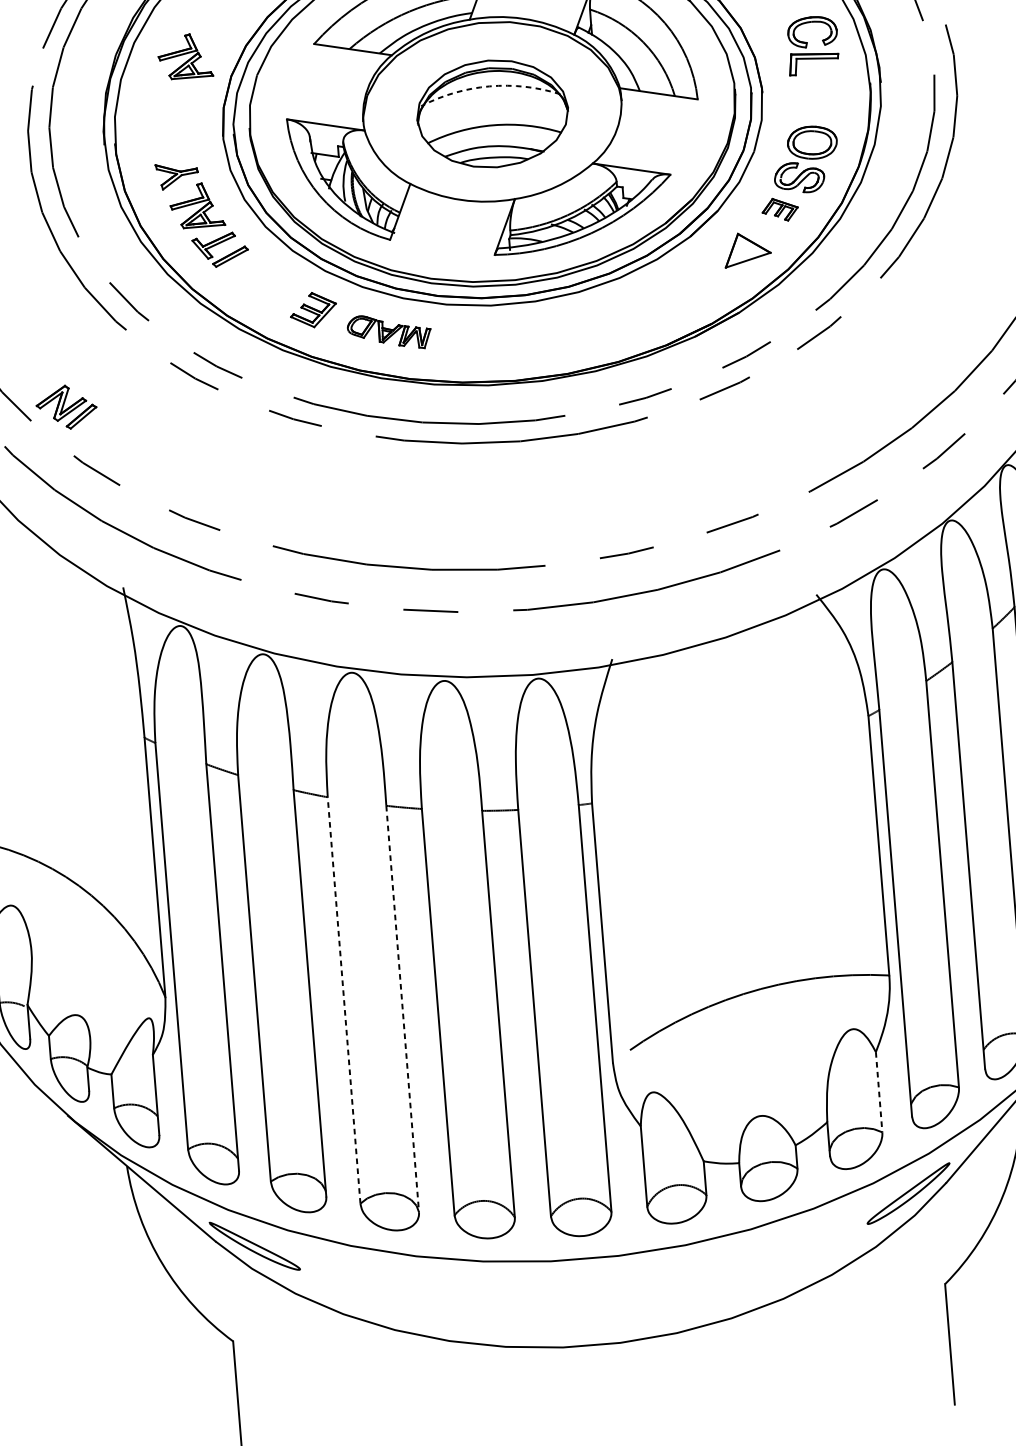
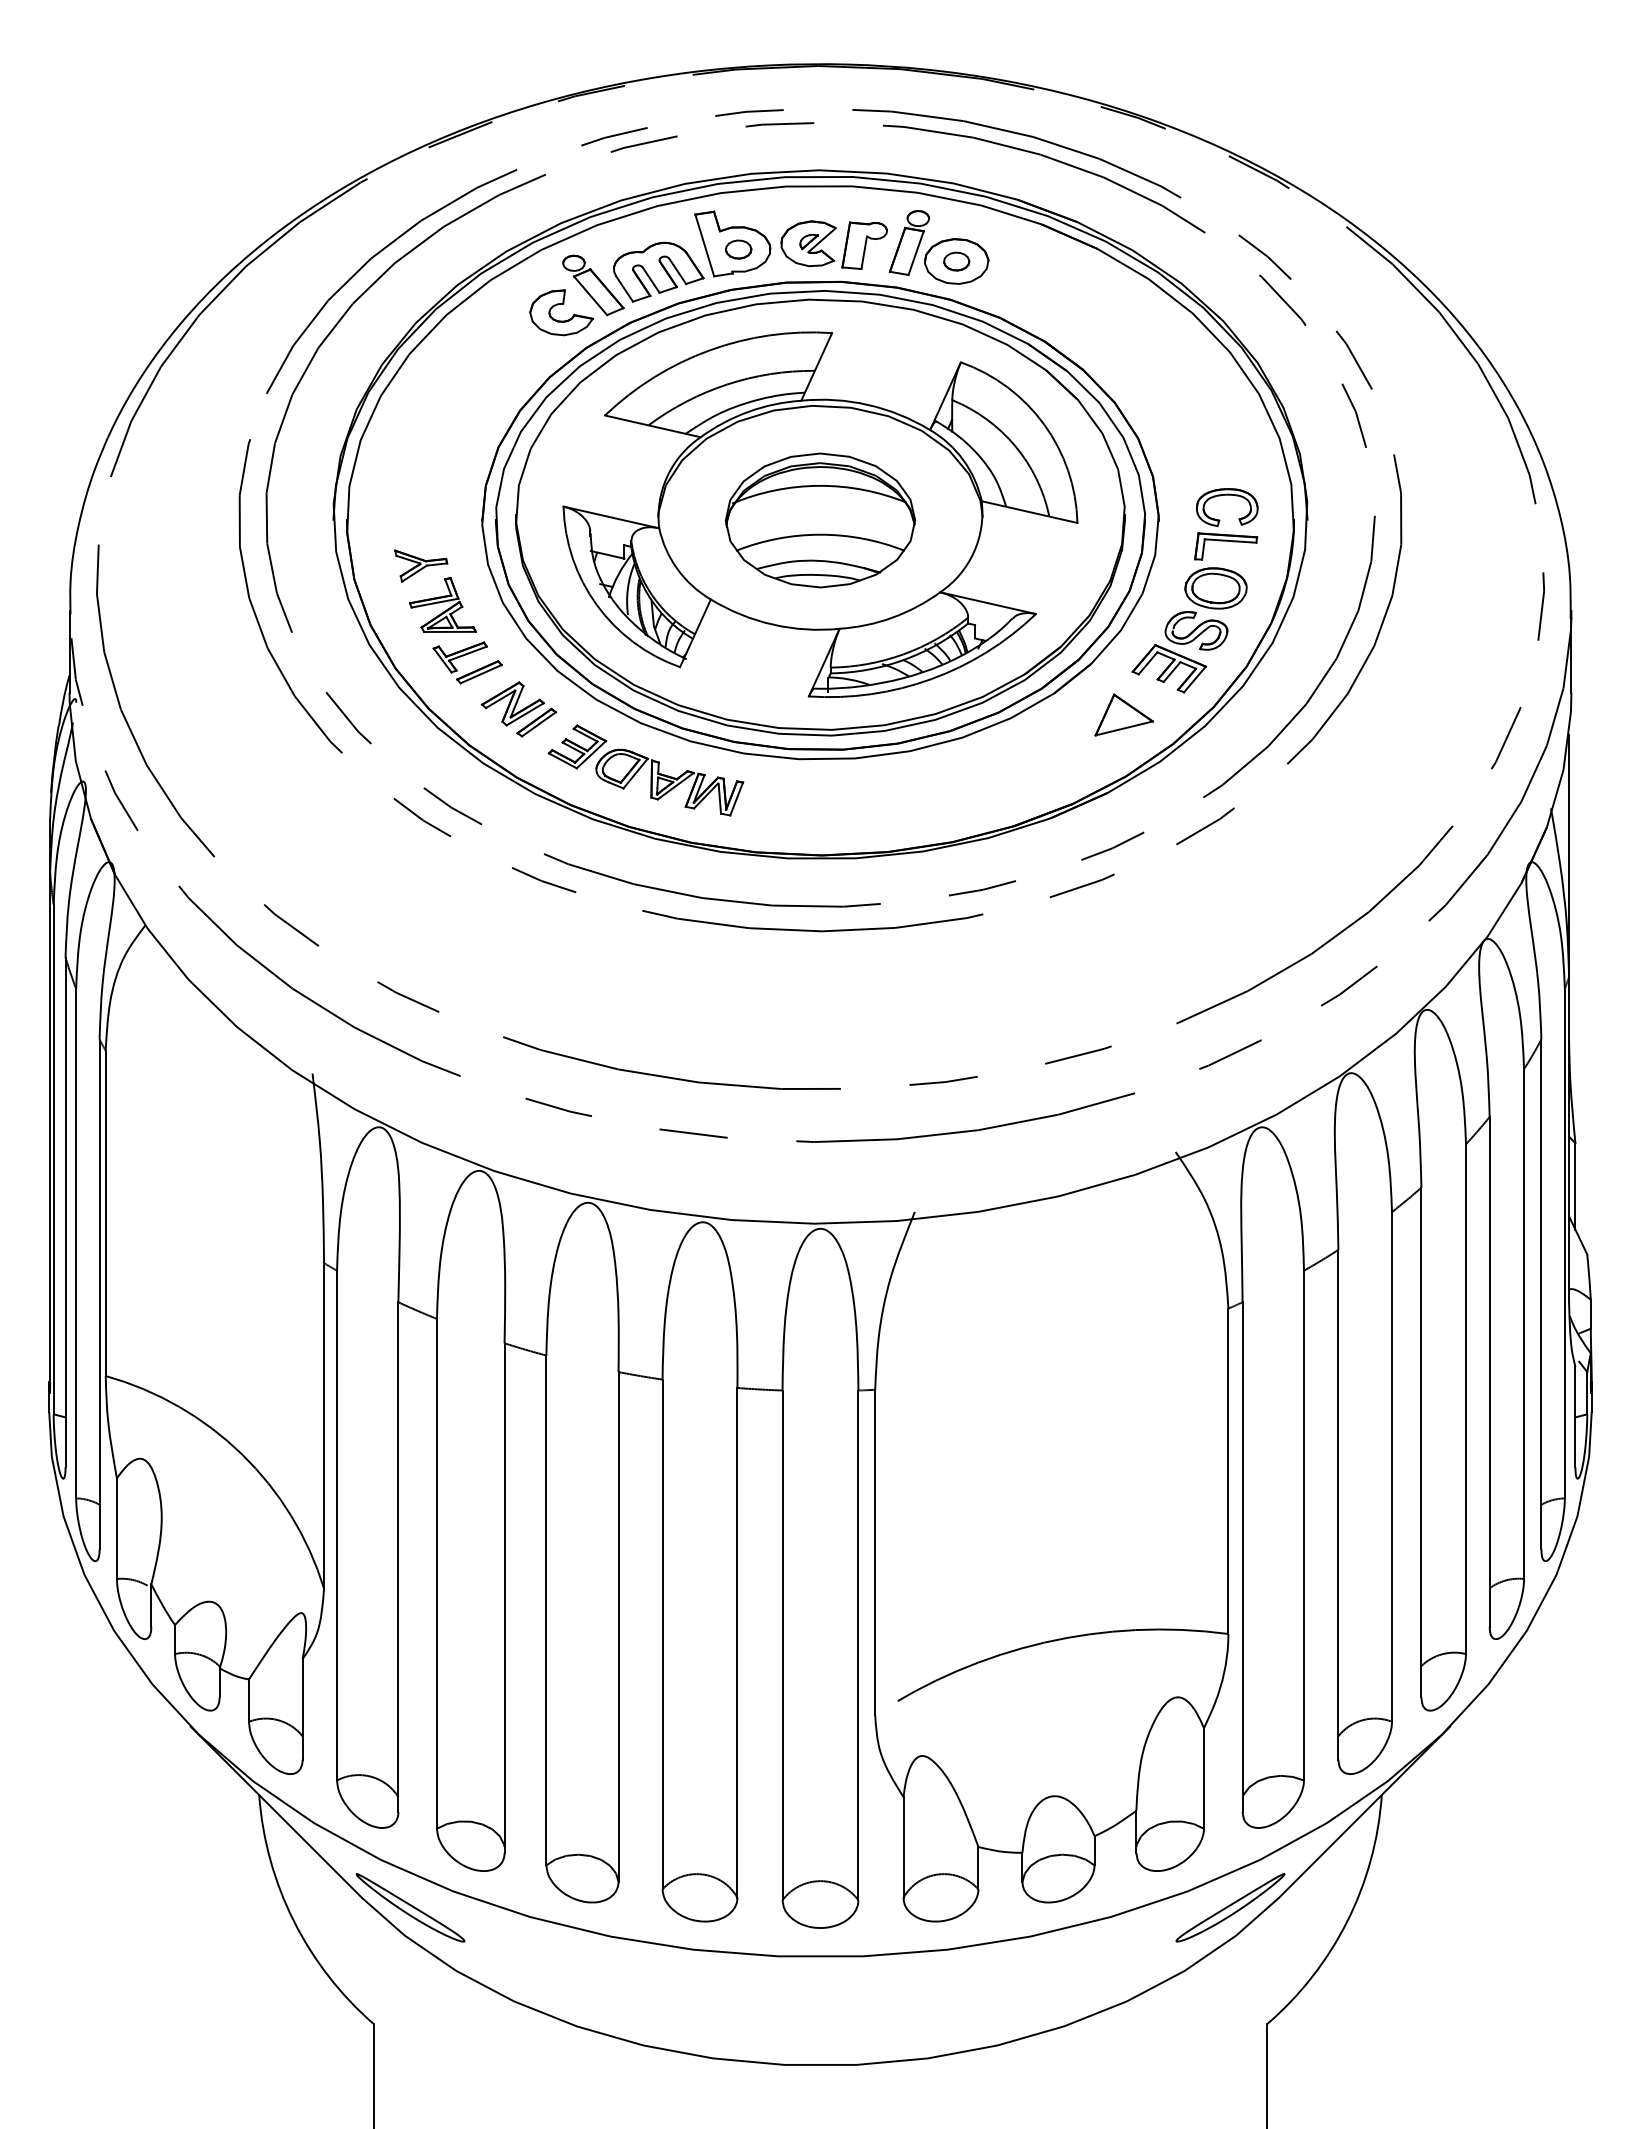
part: (807, 46) -> (1219, 524), moved
part: (184, 56) -> (442, 417), removed
arc: (489, 86) -> (819, 485), dashed -> solid
part: (779, 209) -> (1168, 668), size x1.67
part: (389, 332) -> (669, 782), size x1.43
part: (66, 407) -> (518, 709), moved
line: (344, 1000) -> (546, 1610), dashed -> solid
line: (402, 1009) -> (618, 1627), dashed -> solid
line: (878, 1092) -> (1203, 1778), dashed -> solid

